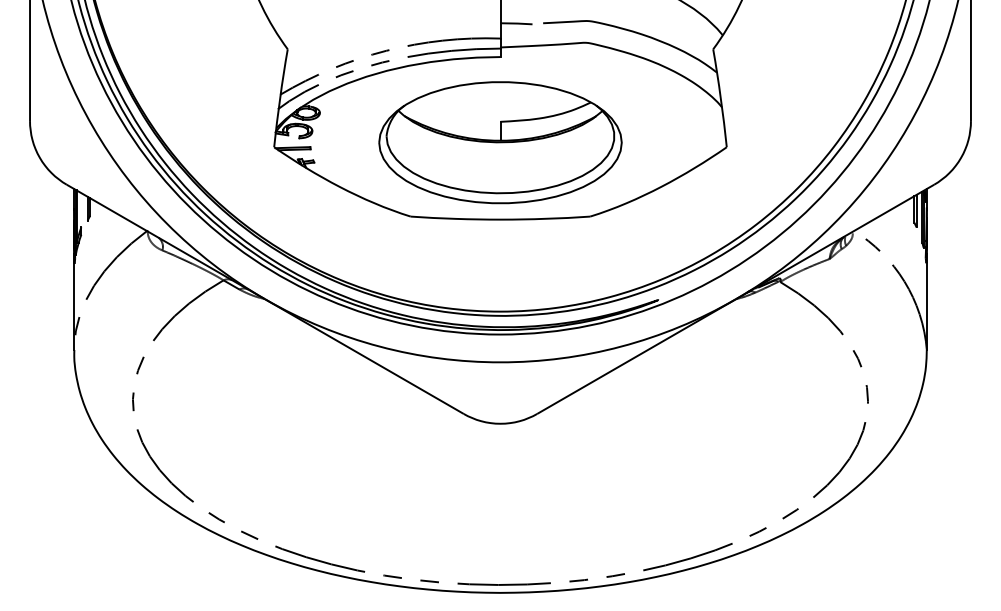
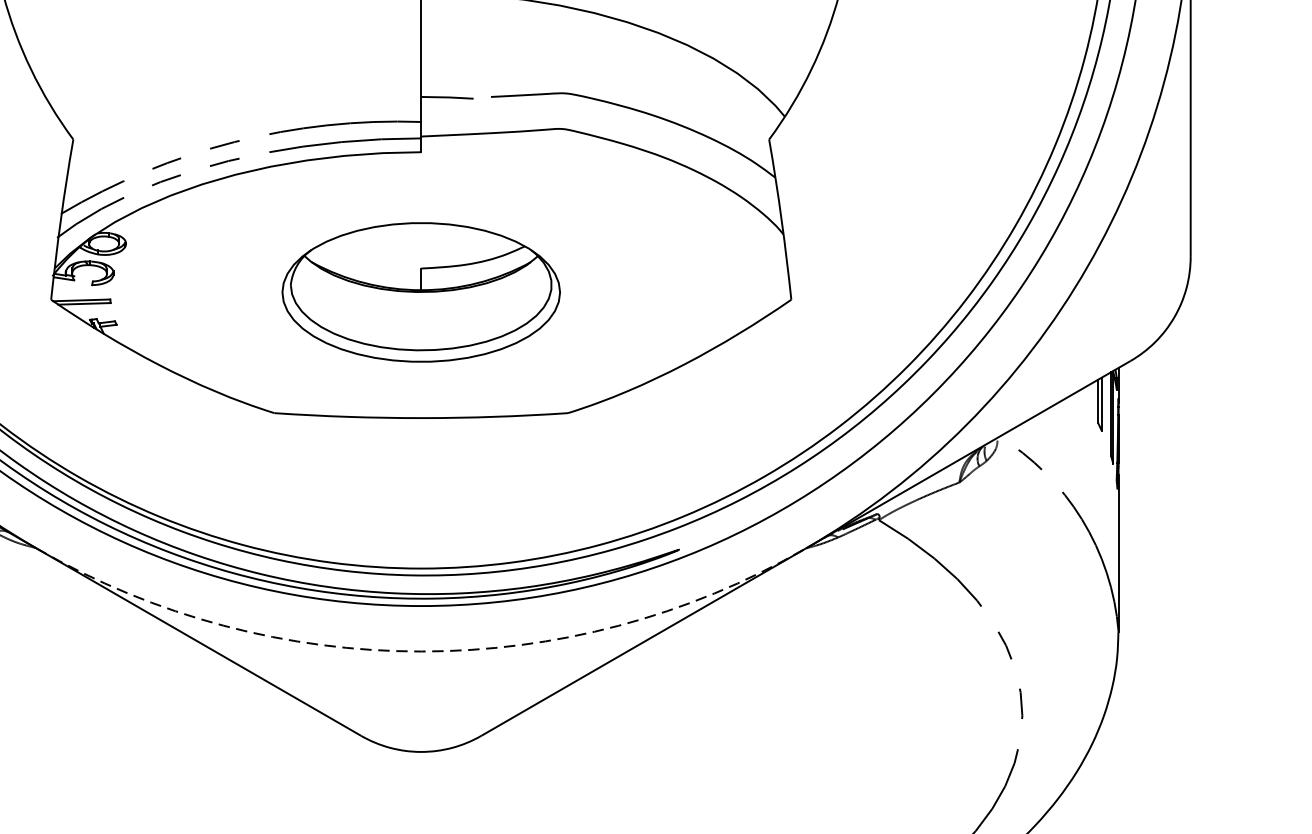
part: (500, 142) -> (421, 291), size x0.7
arc: (500, 362) -> (421, 651), solid -> dashed

